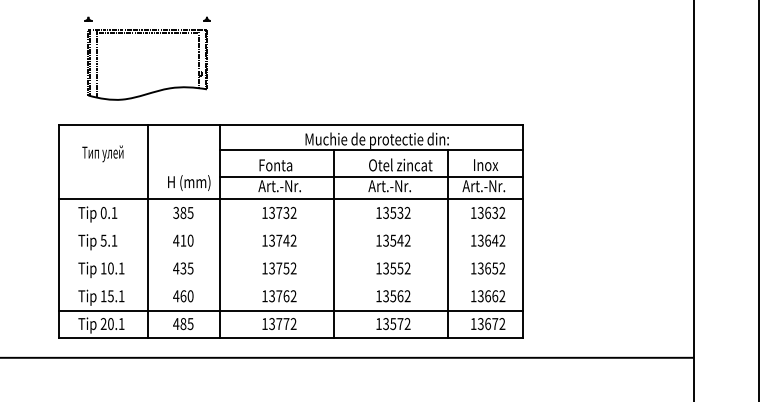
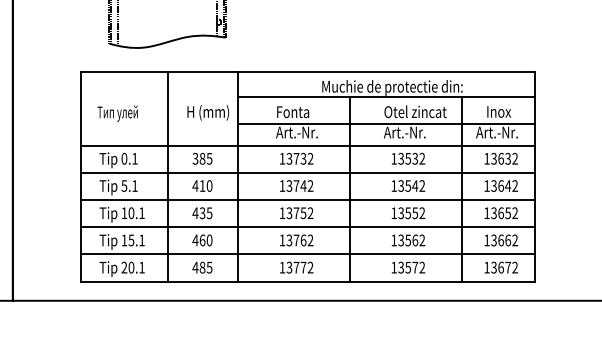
text: (102, 153) -> (117, 113), moved
text: (189, 182) -> (208, 112), moved
line: (290, 227) -> (307, 173), added
line: (290, 254) -> (307, 199), added
line: (290, 282) -> (307, 226), added

